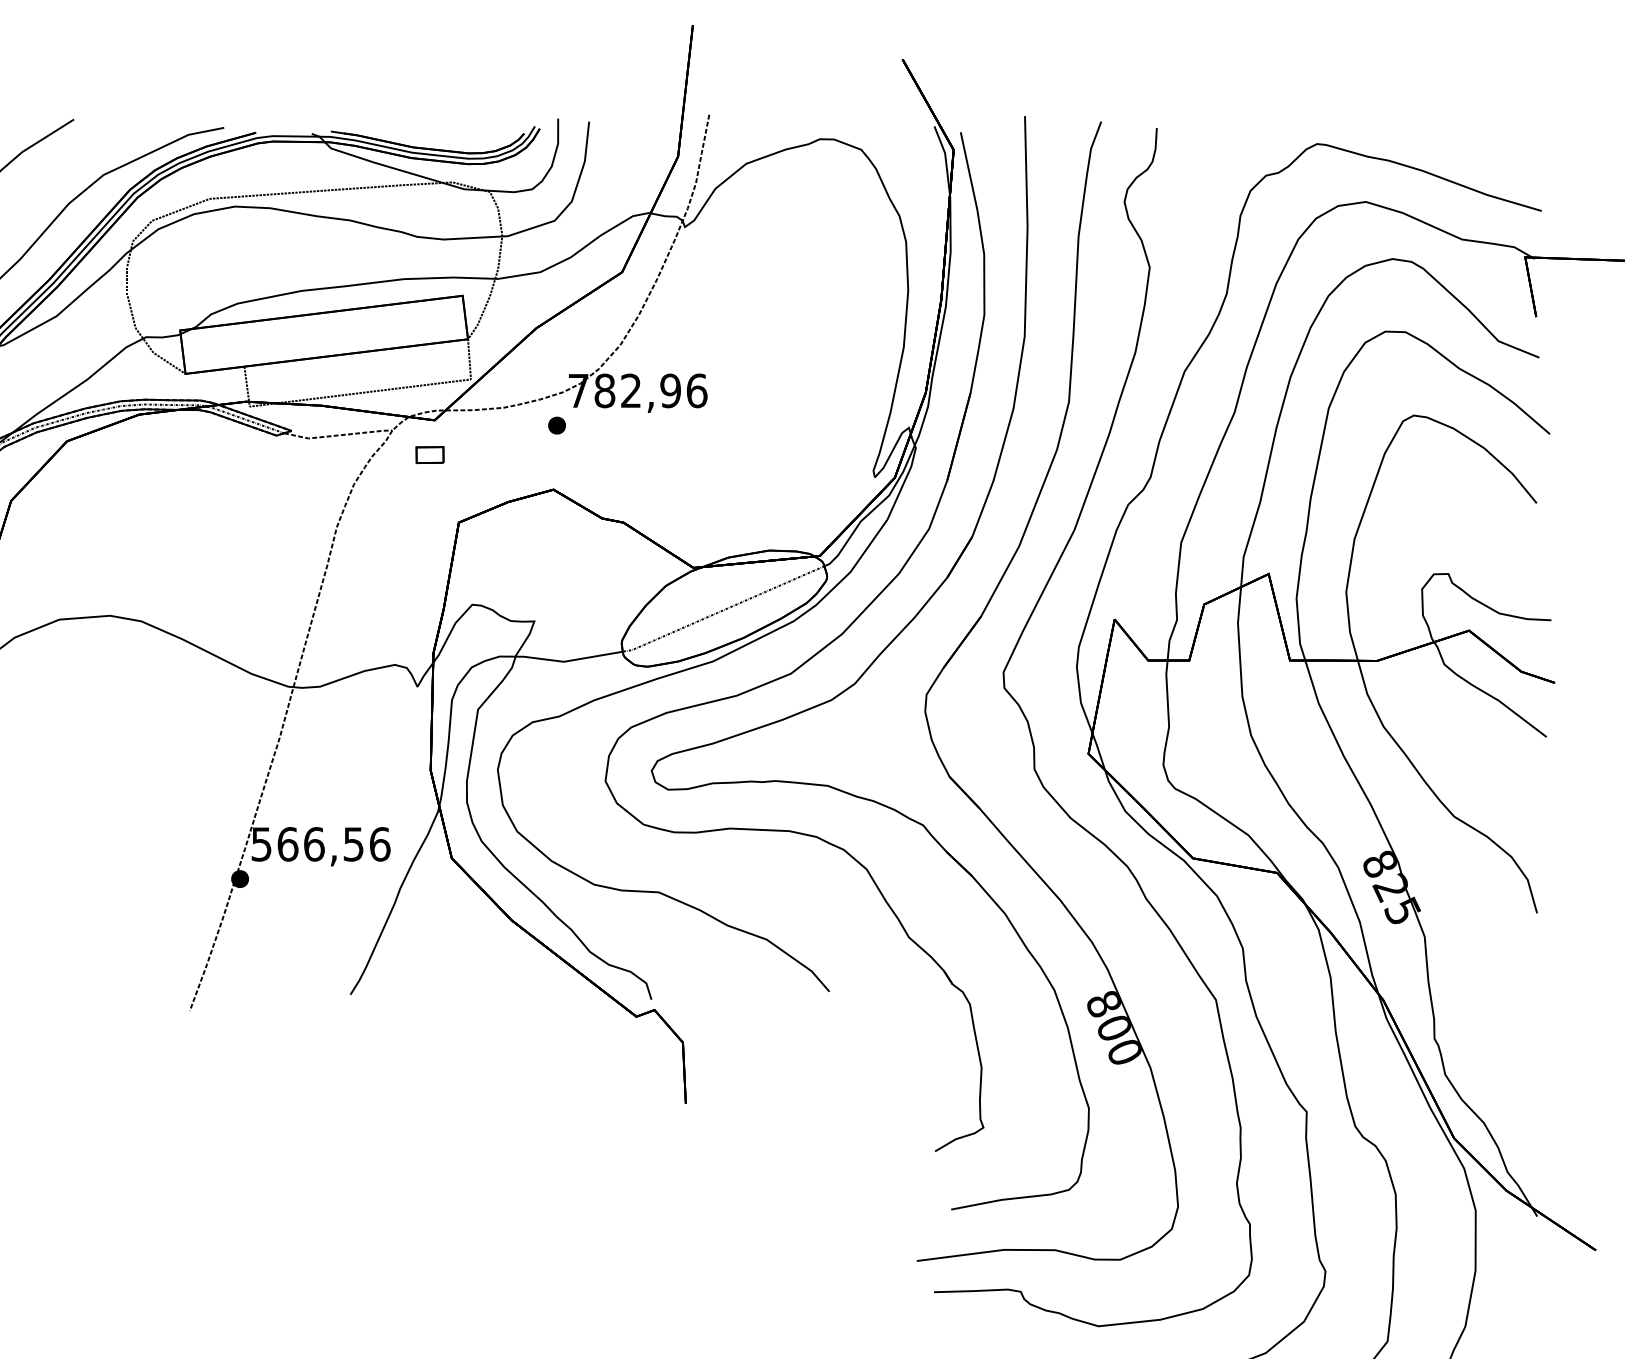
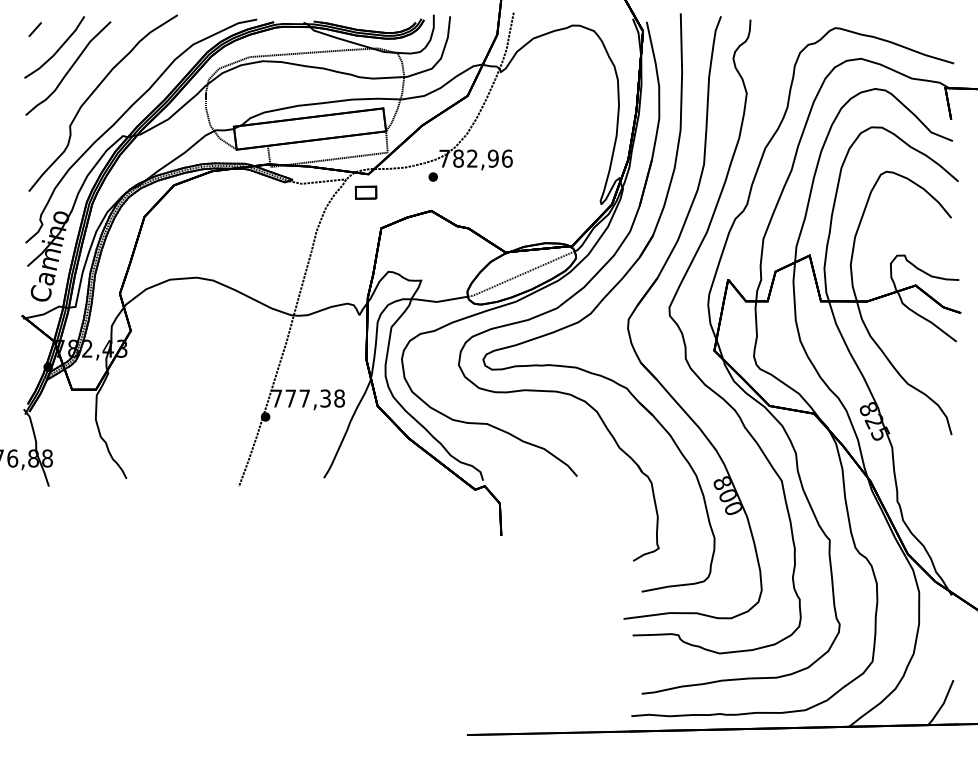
part: (428, 454) -> (365, 192), size x1.43
text: (321, 844) -> (308, 398), 566,56 -> 777,38

